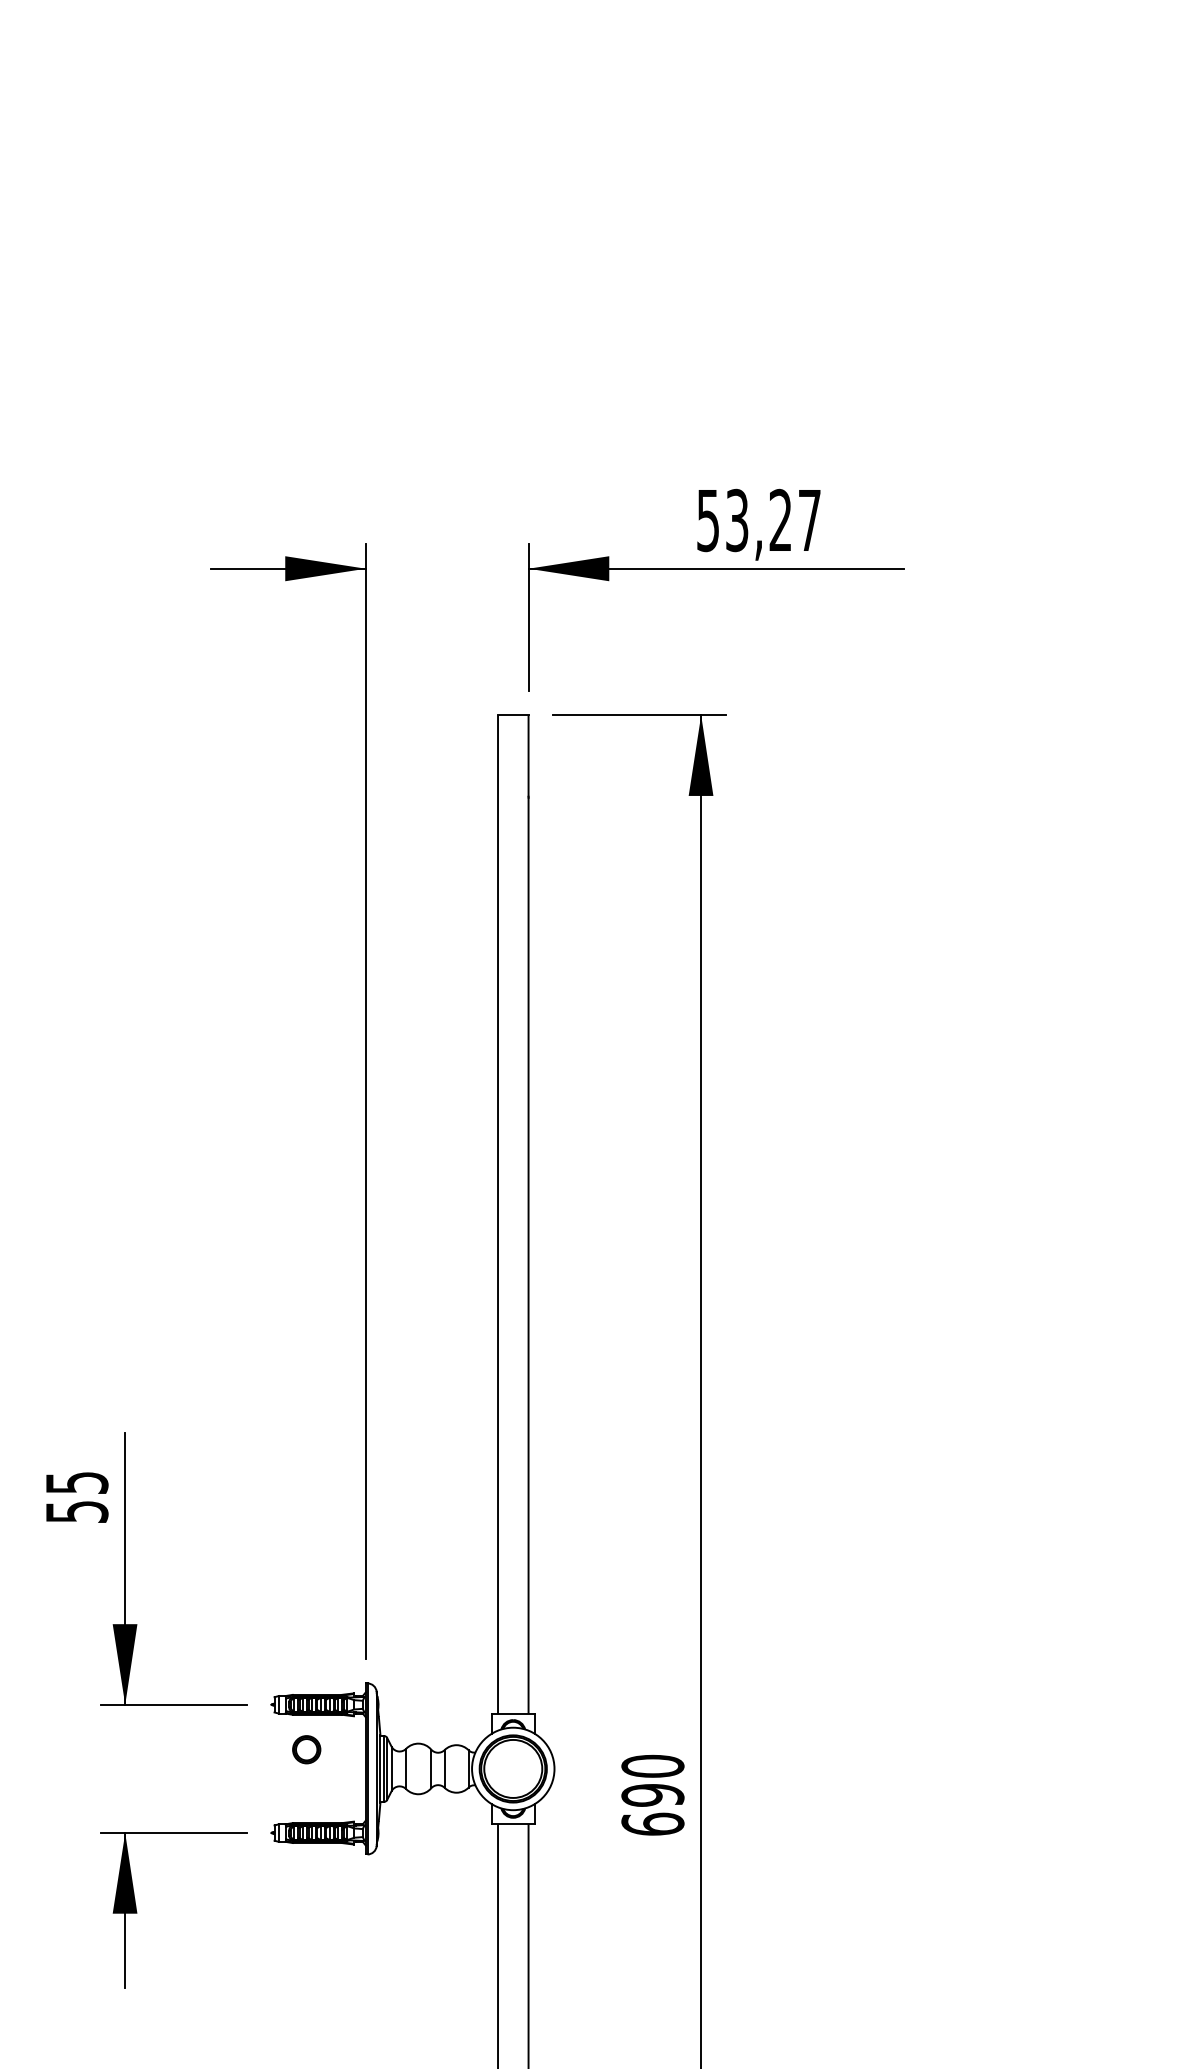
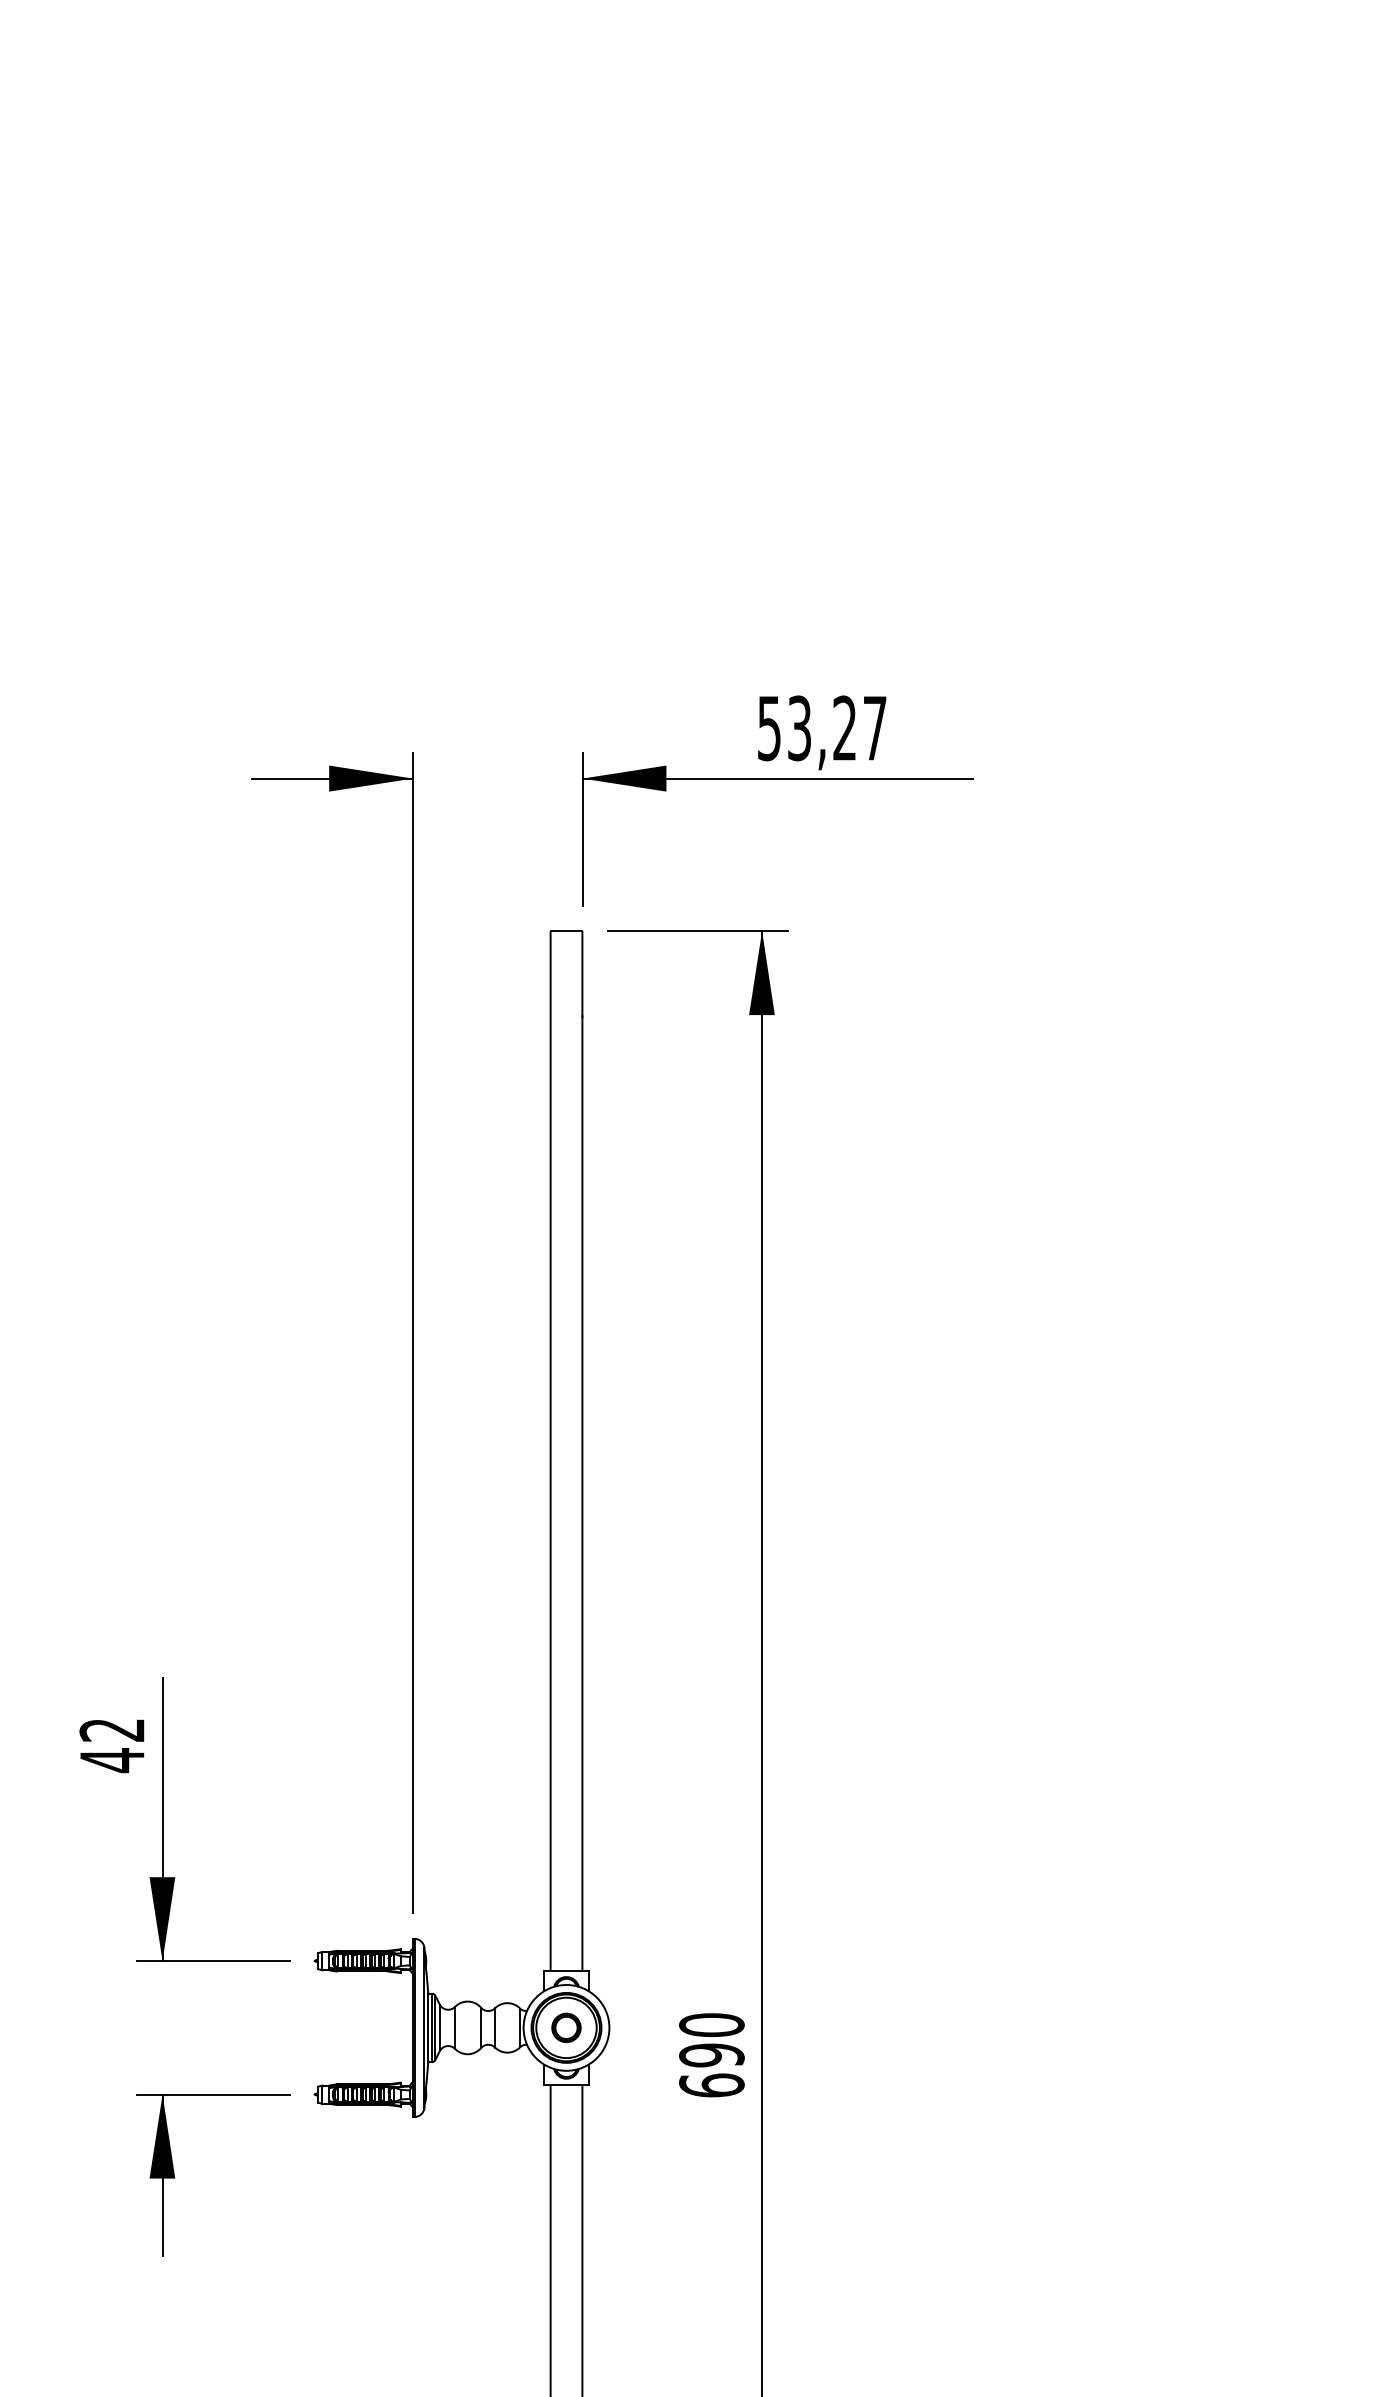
text: (77, 1498) -> (112, 1746), 55 -> 42
part: (306, 1749) -> (566, 2027), moved

